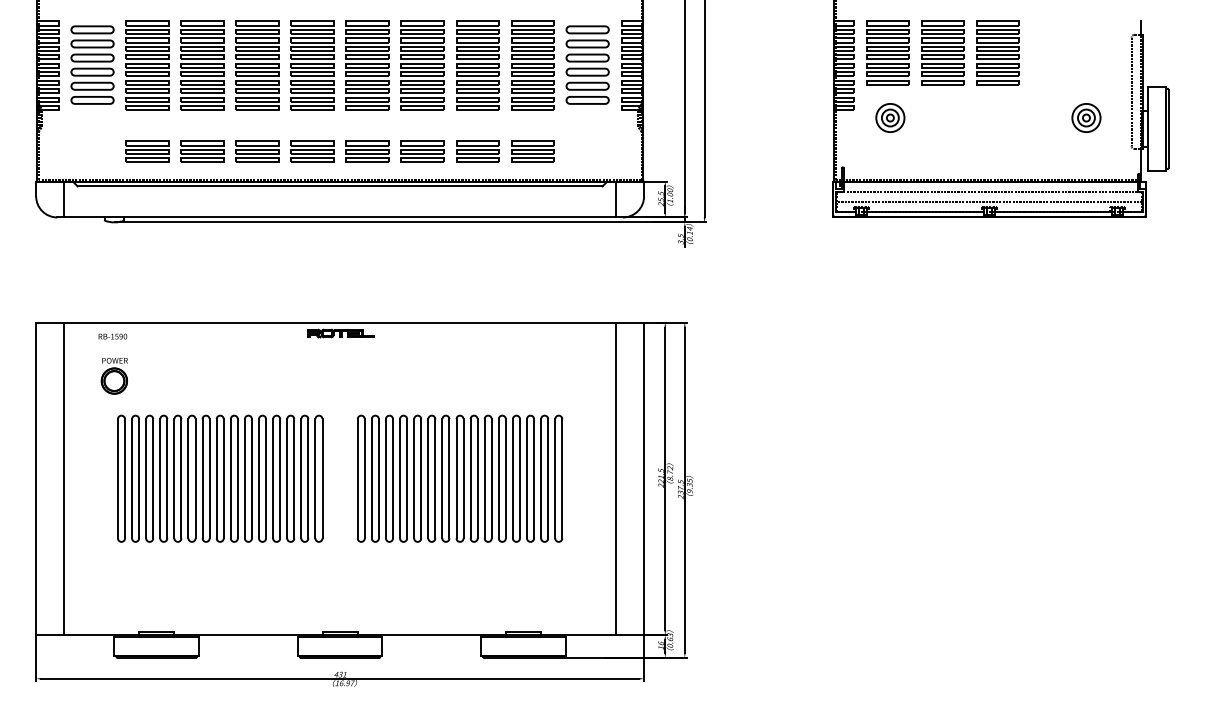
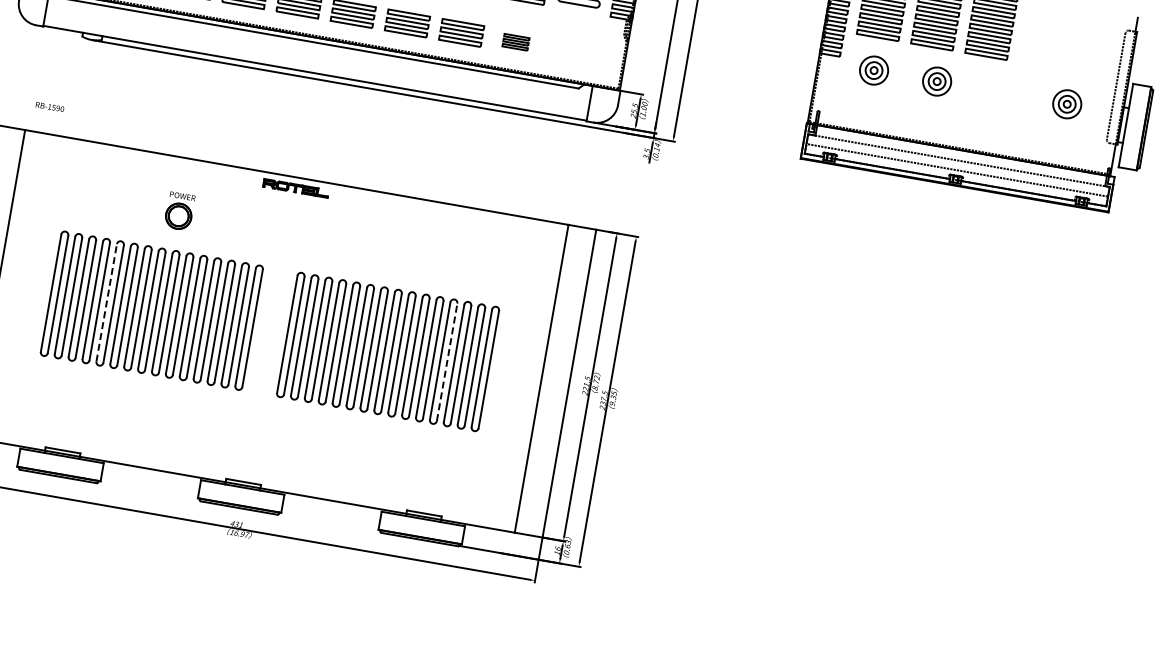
part: (954, 117) -> (937, 81), added
part: (532, 151) -> (515, 42), size x0.6
text: (112, 336) -> (49, 106), moved
part: (113, 376) -> (178, 211), moved
line: (174, 478) -> (106, 302), solid -> dashed
line: (519, 478) -> (446, 361), solid -> dashed

